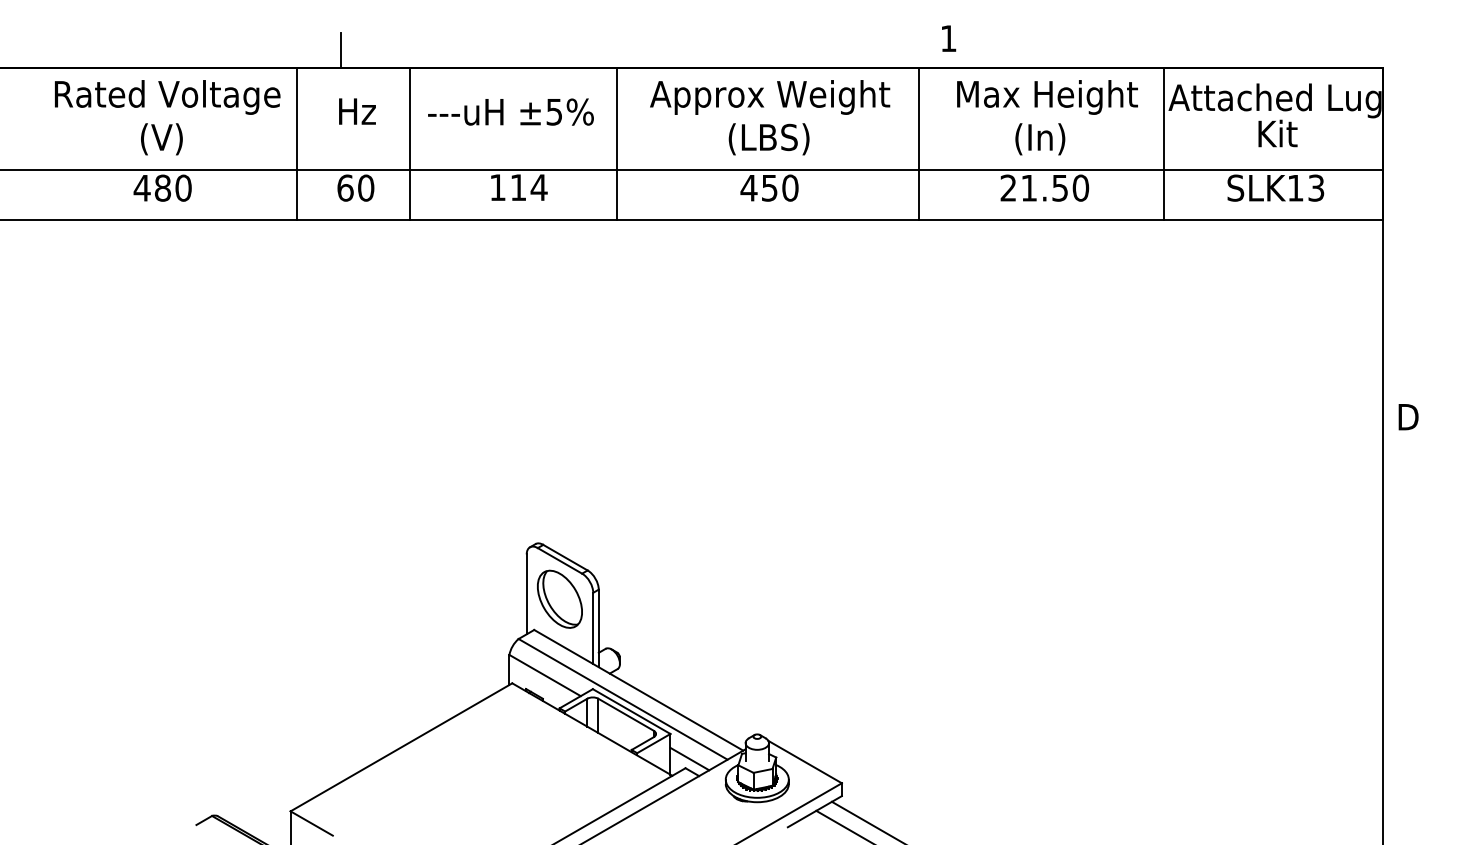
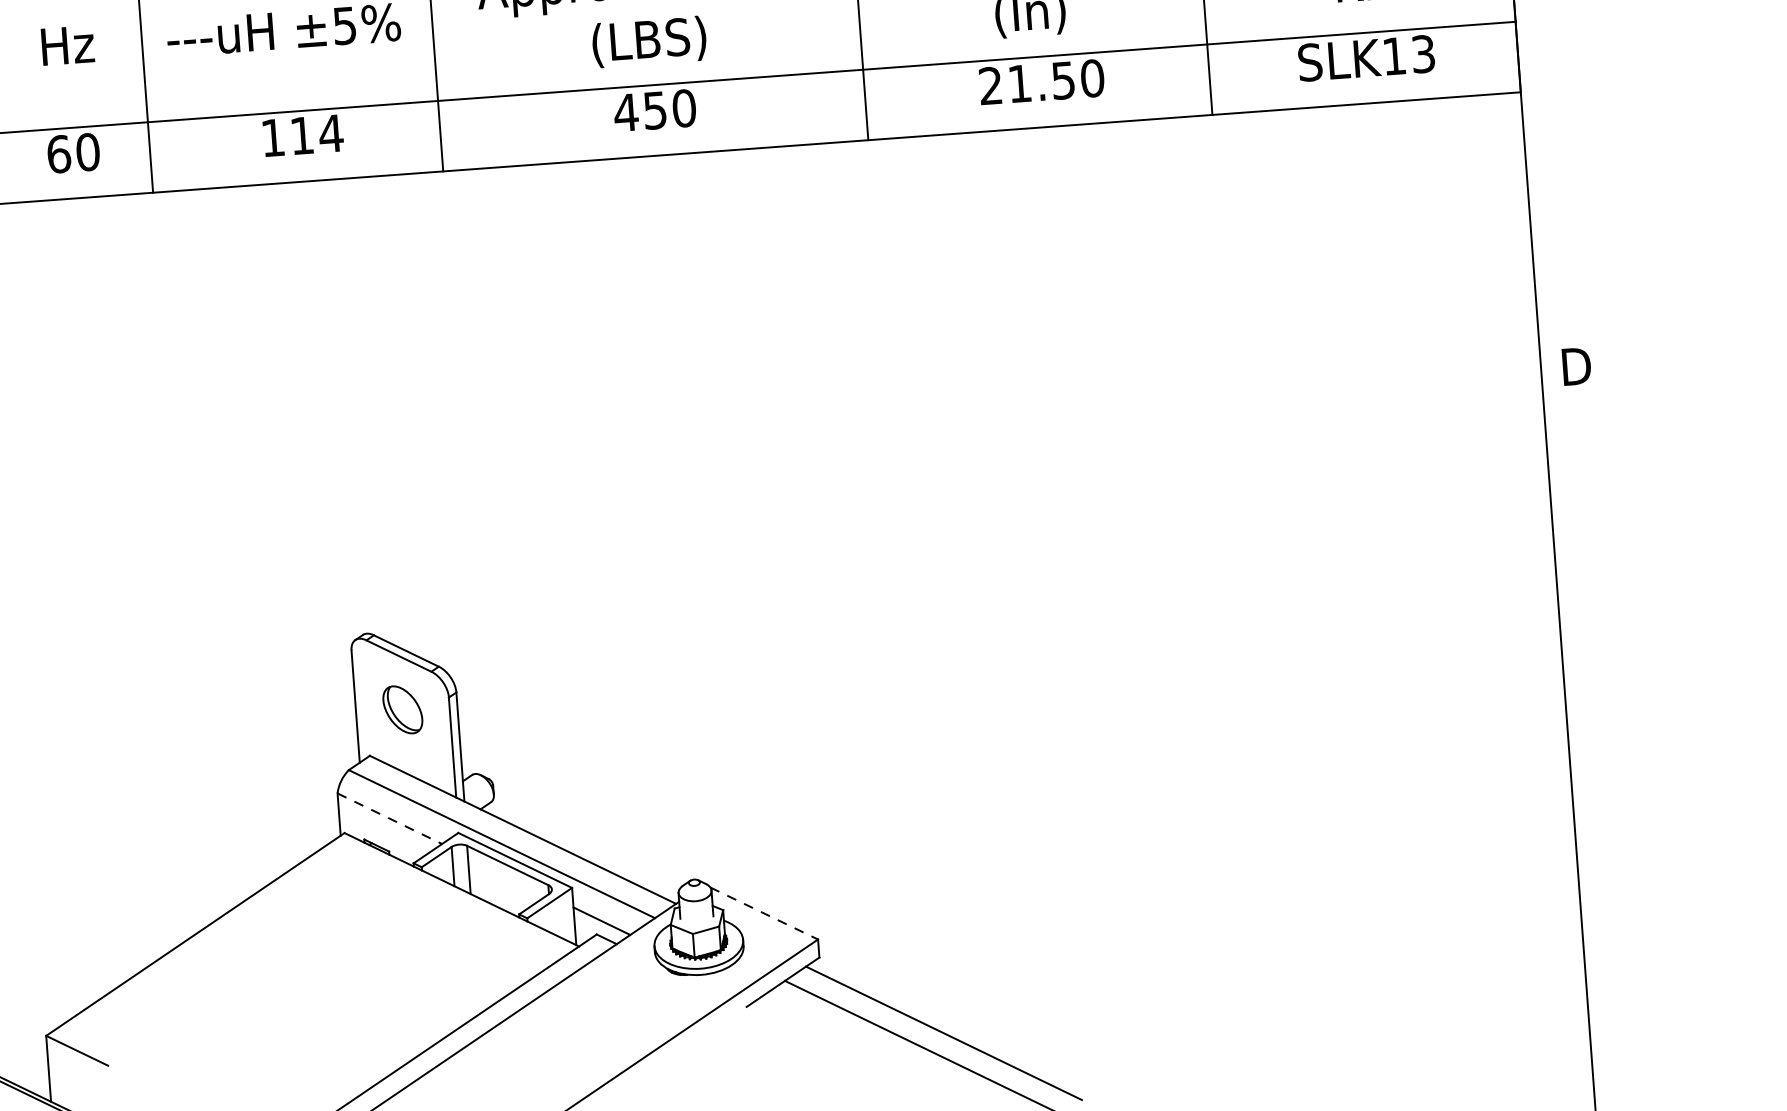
part: (559, 598) -> (402, 708), size x0.6
line: (545, 675) -> (390, 818), solid -> dashed
line: (805, 762) -> (764, 914), solid -> dashed

